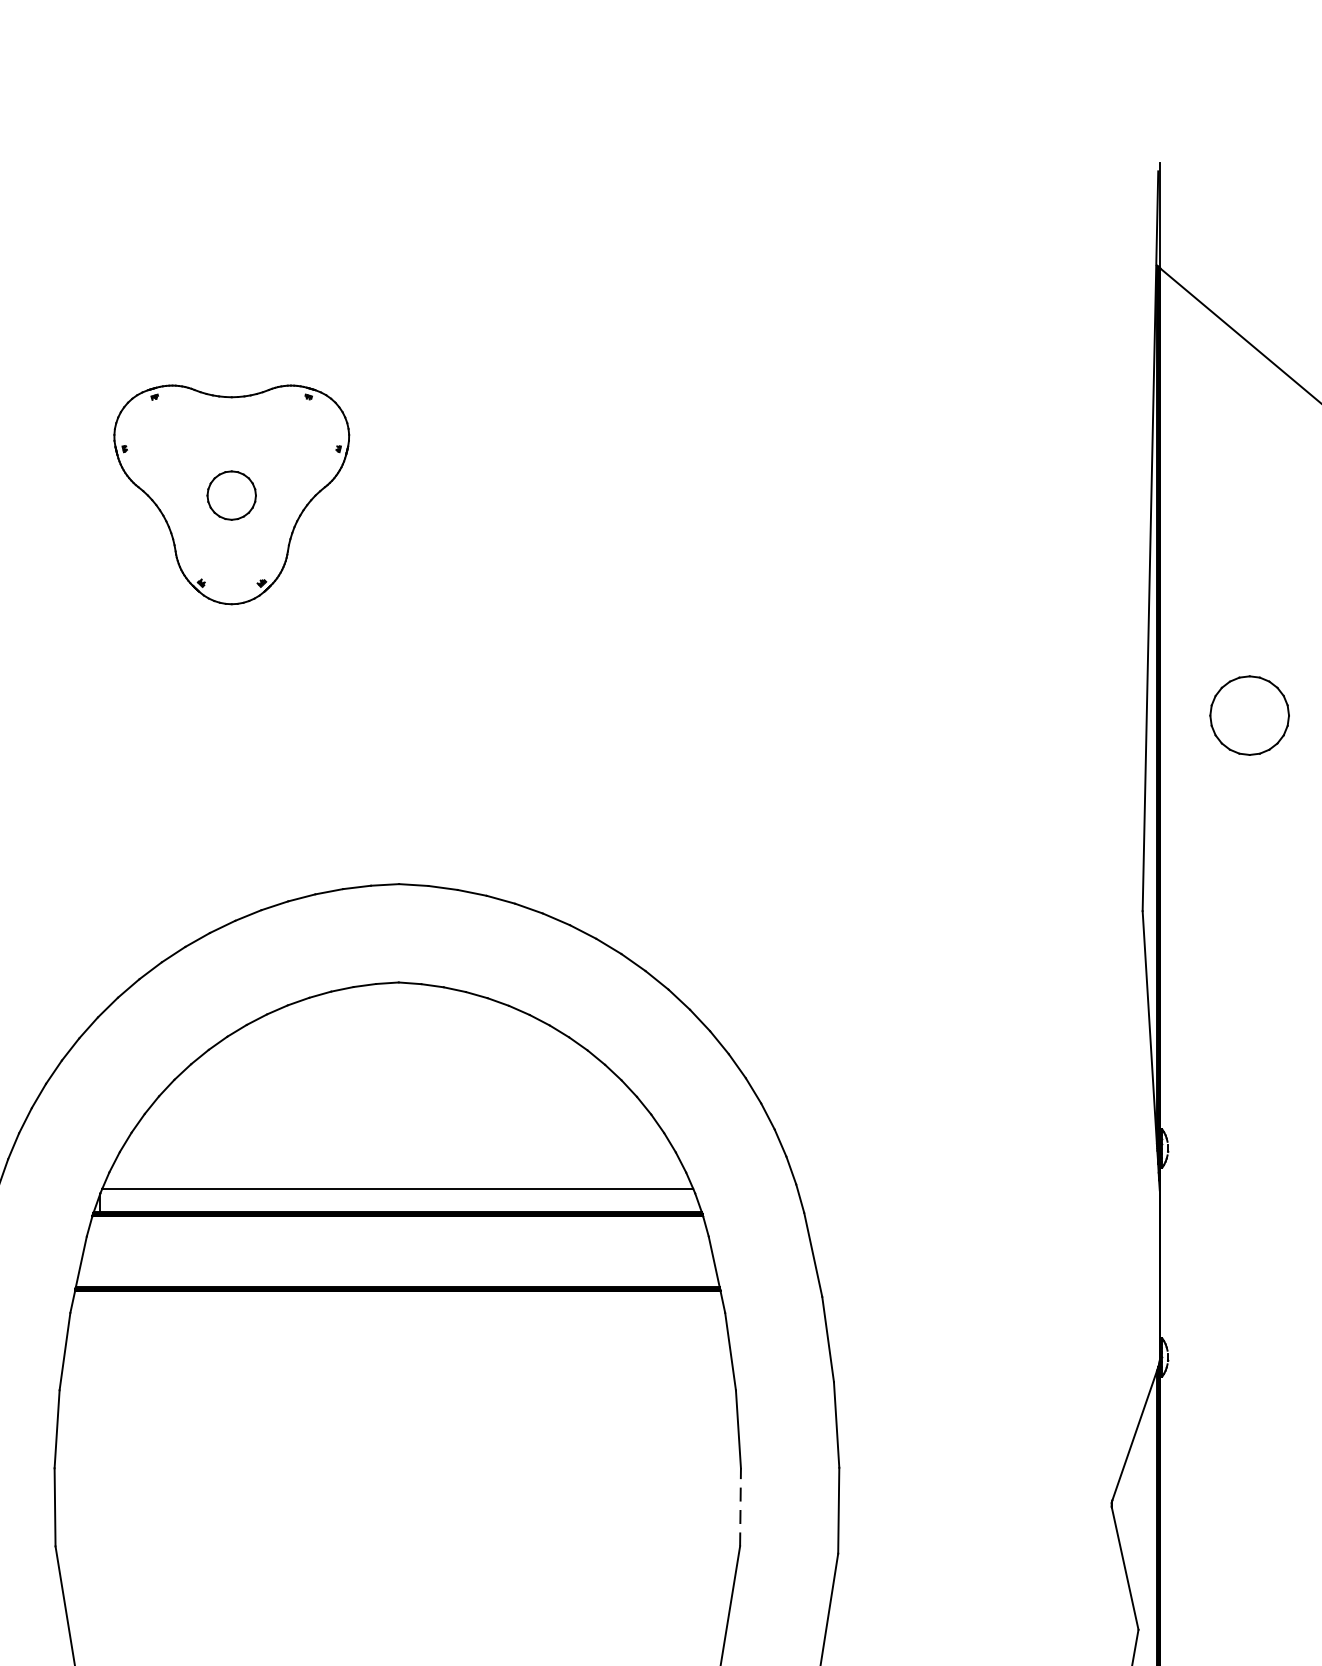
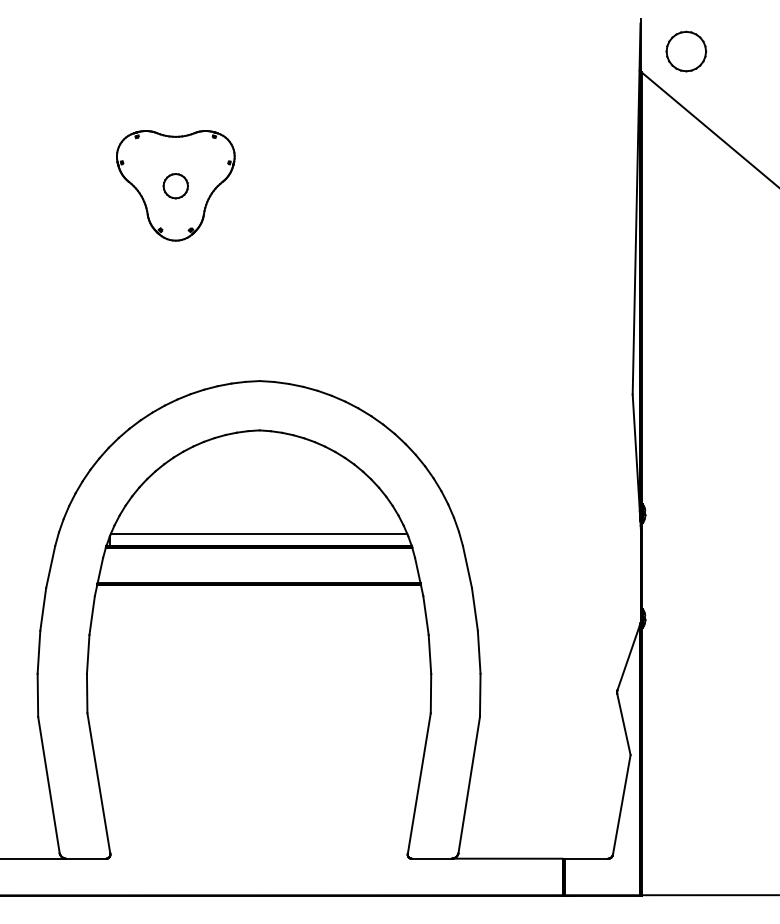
part: (1249, 715) -> (686, 51), moved
line: (739, 1507) -> (430, 693), dashed -> solid

